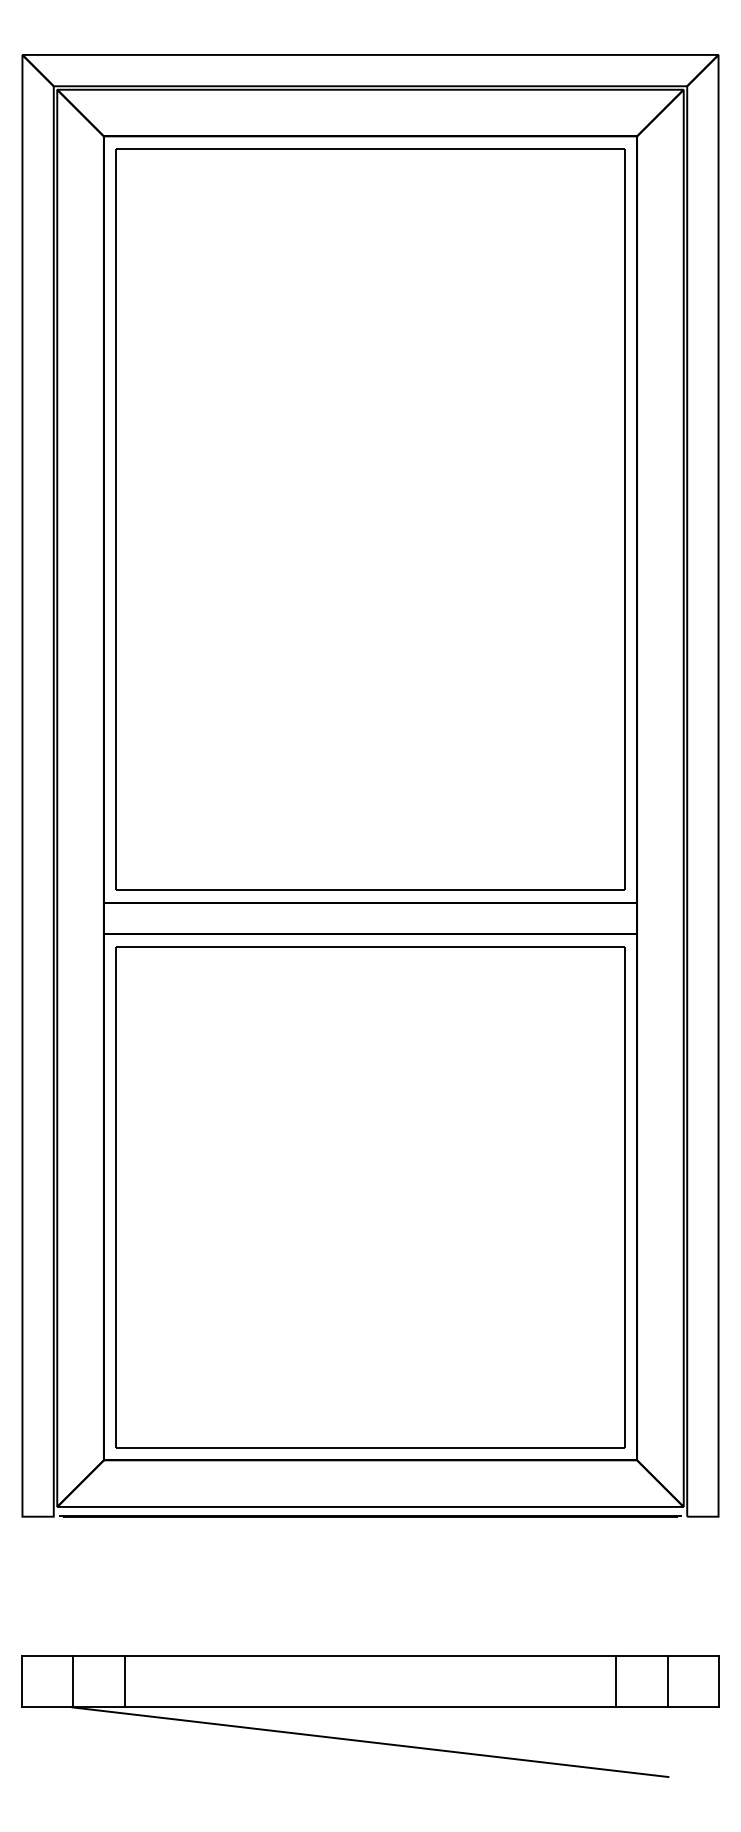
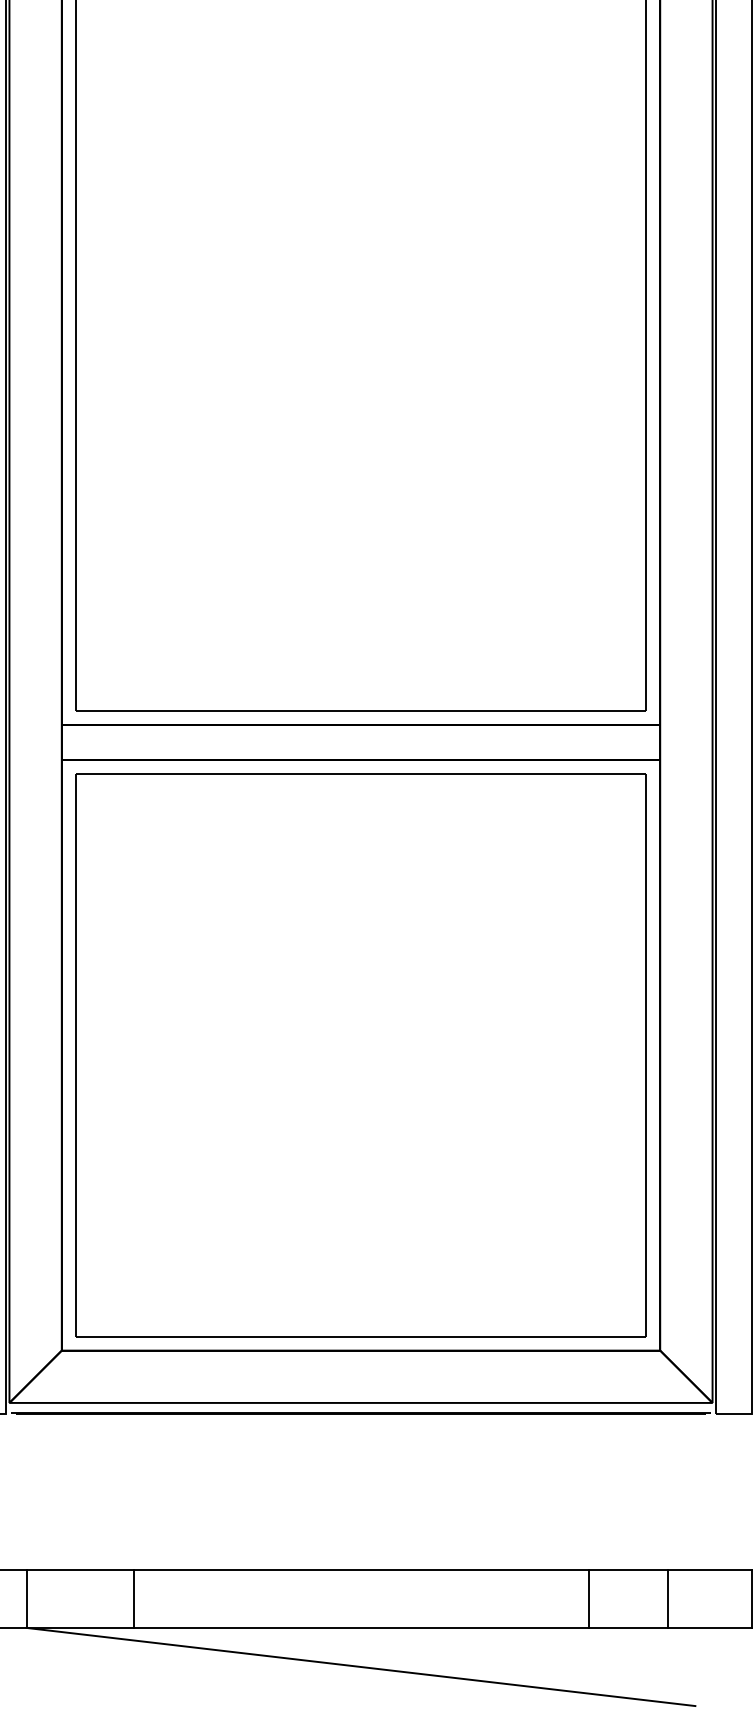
line: (124, 1681) -> (133, 1598), moved
line: (616, 1681) -> (588, 1598), moved
line: (668, 1681) -> (668, 1598), moved

